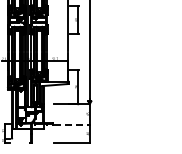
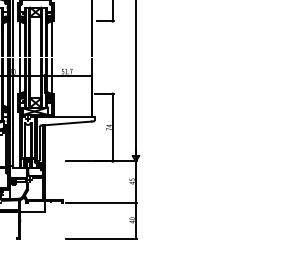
line: (72, 124) -> (101, 202), dashed -> solid

